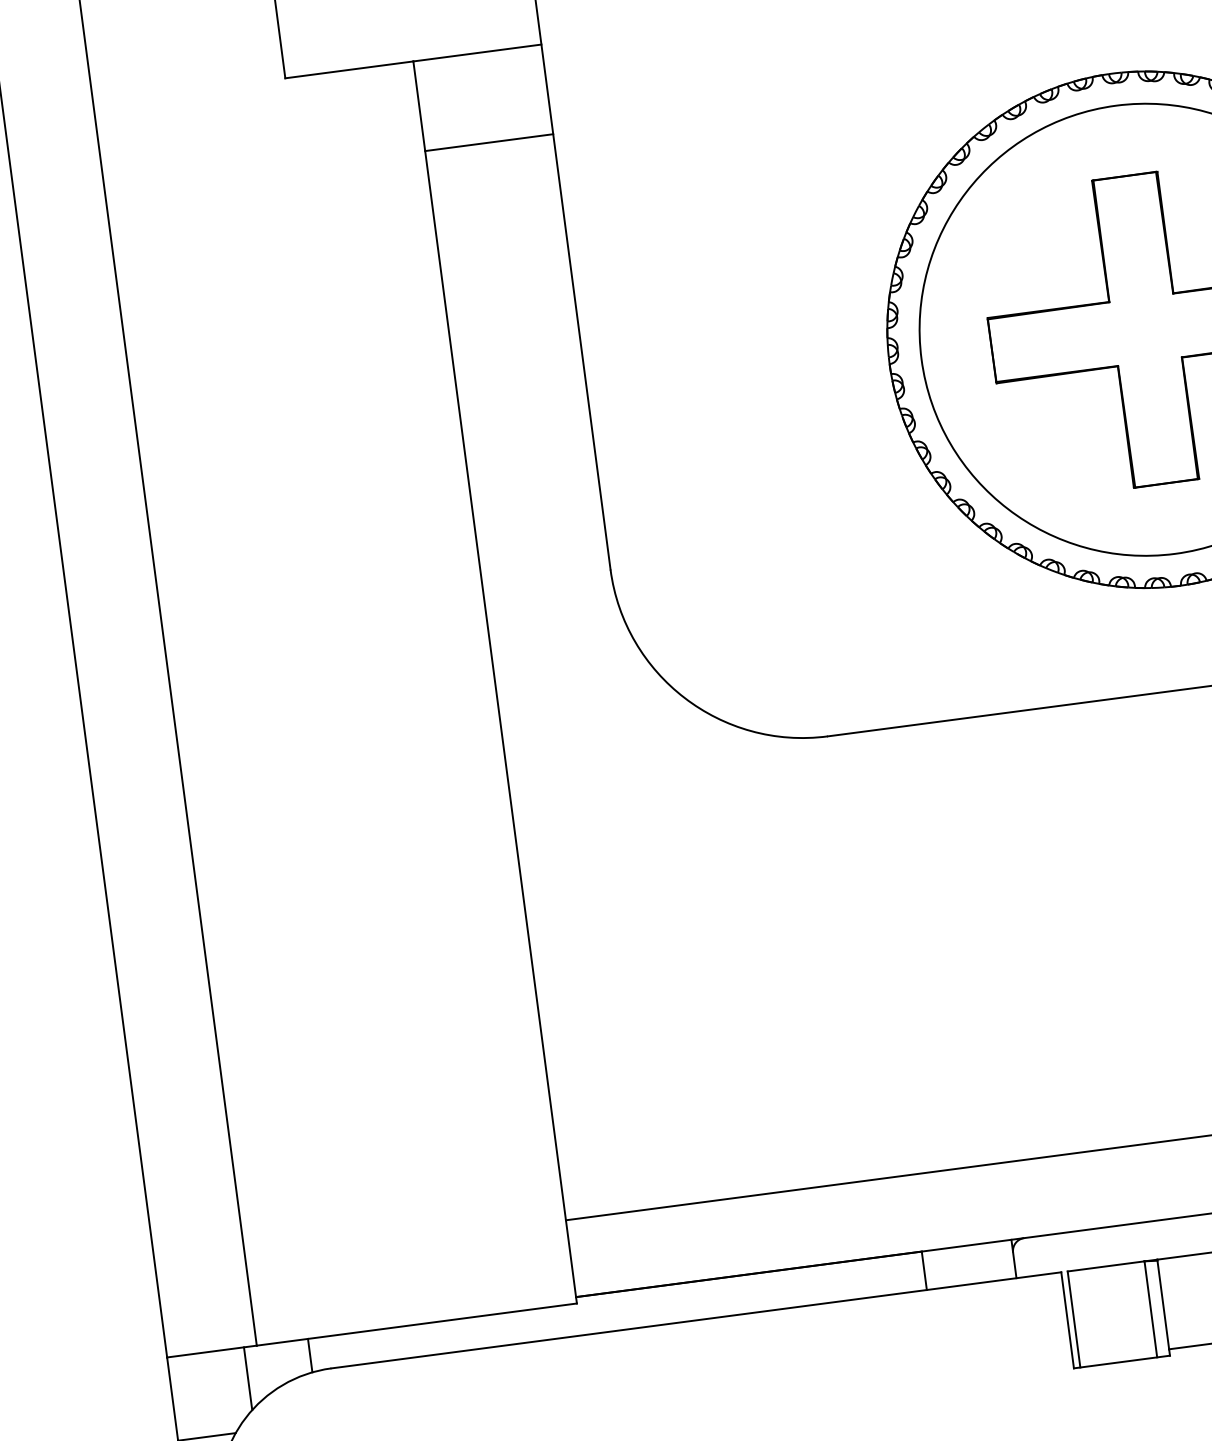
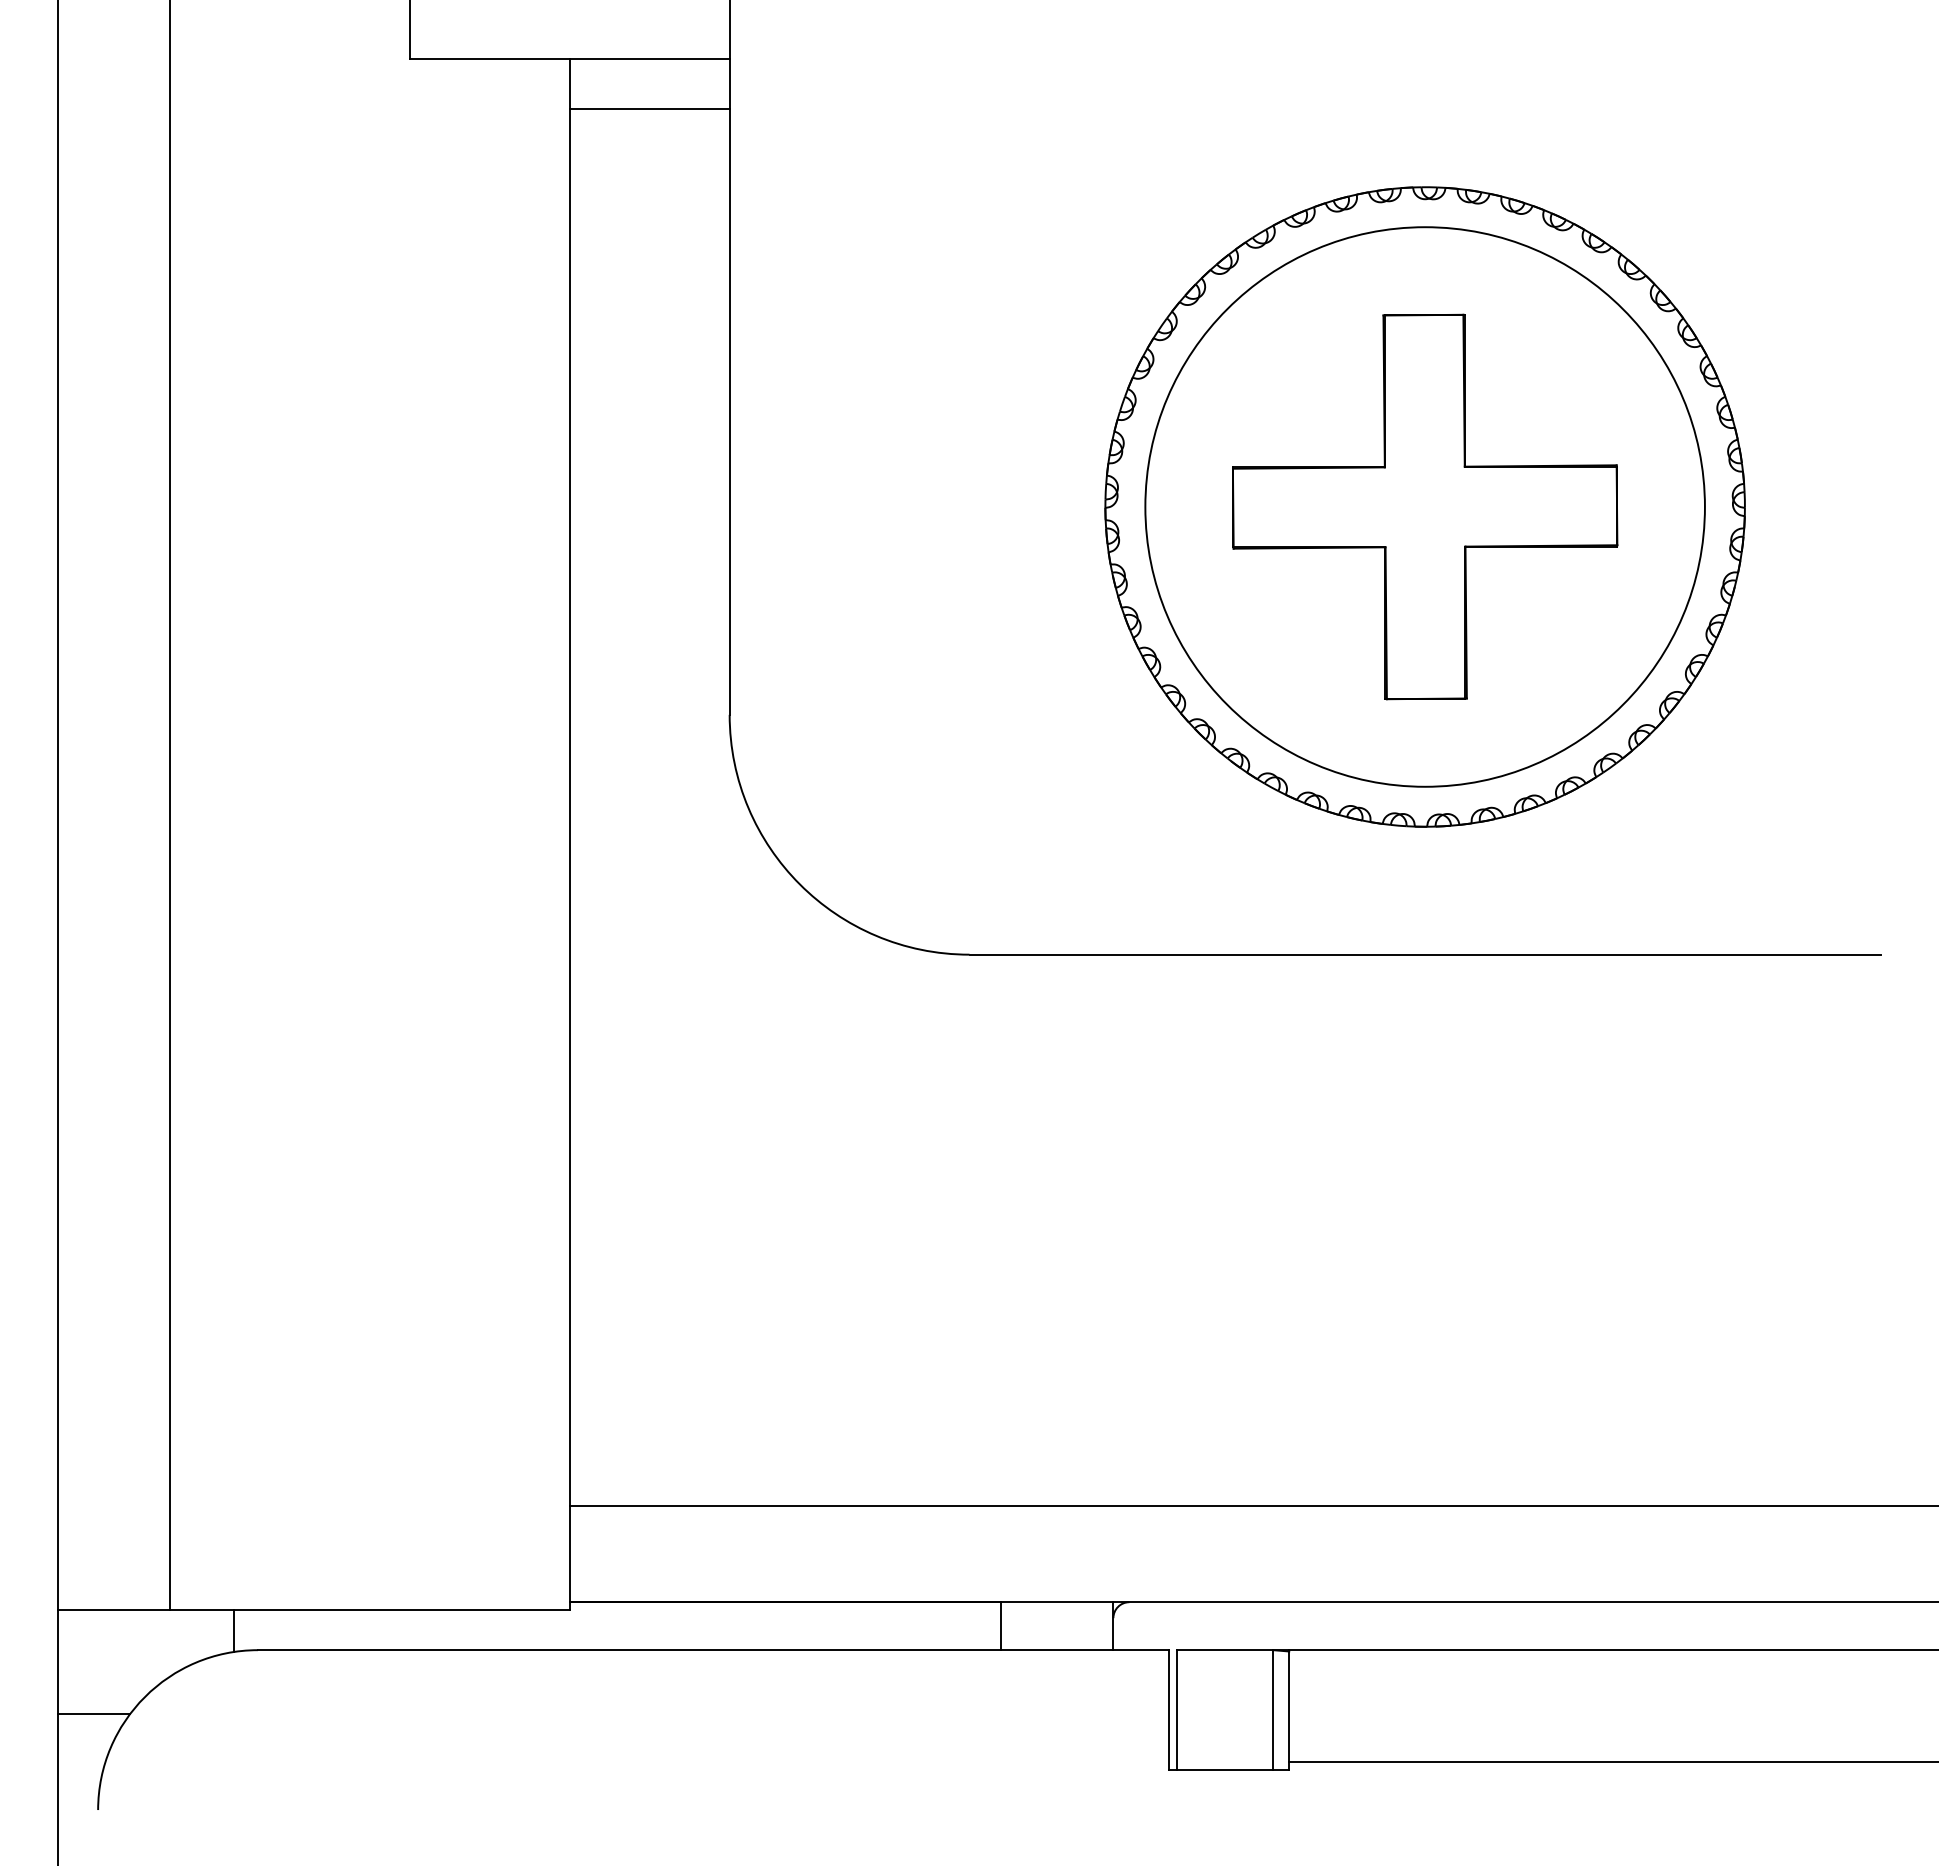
line: (489, 142) -> (649, 109), moved
line: (248, 1378) -> (154, 1649), removed

